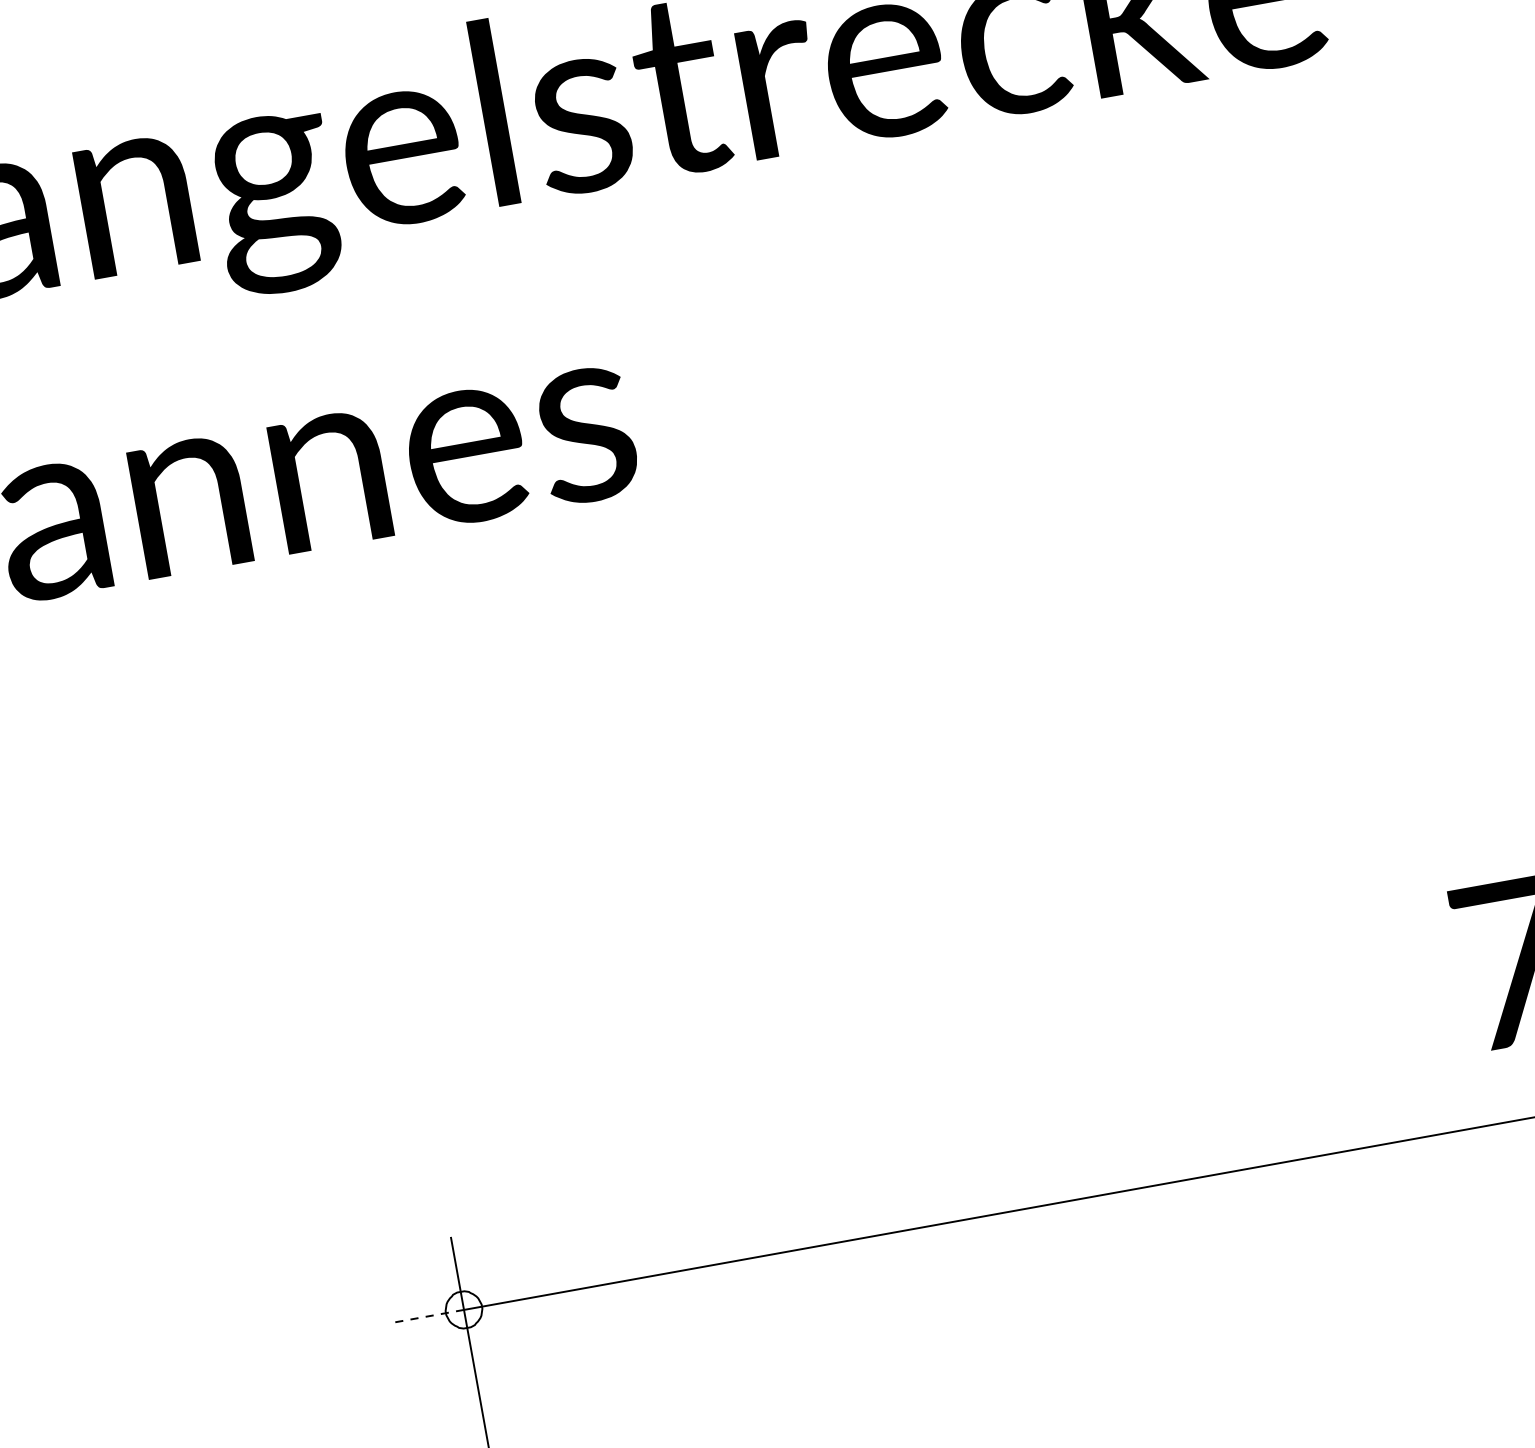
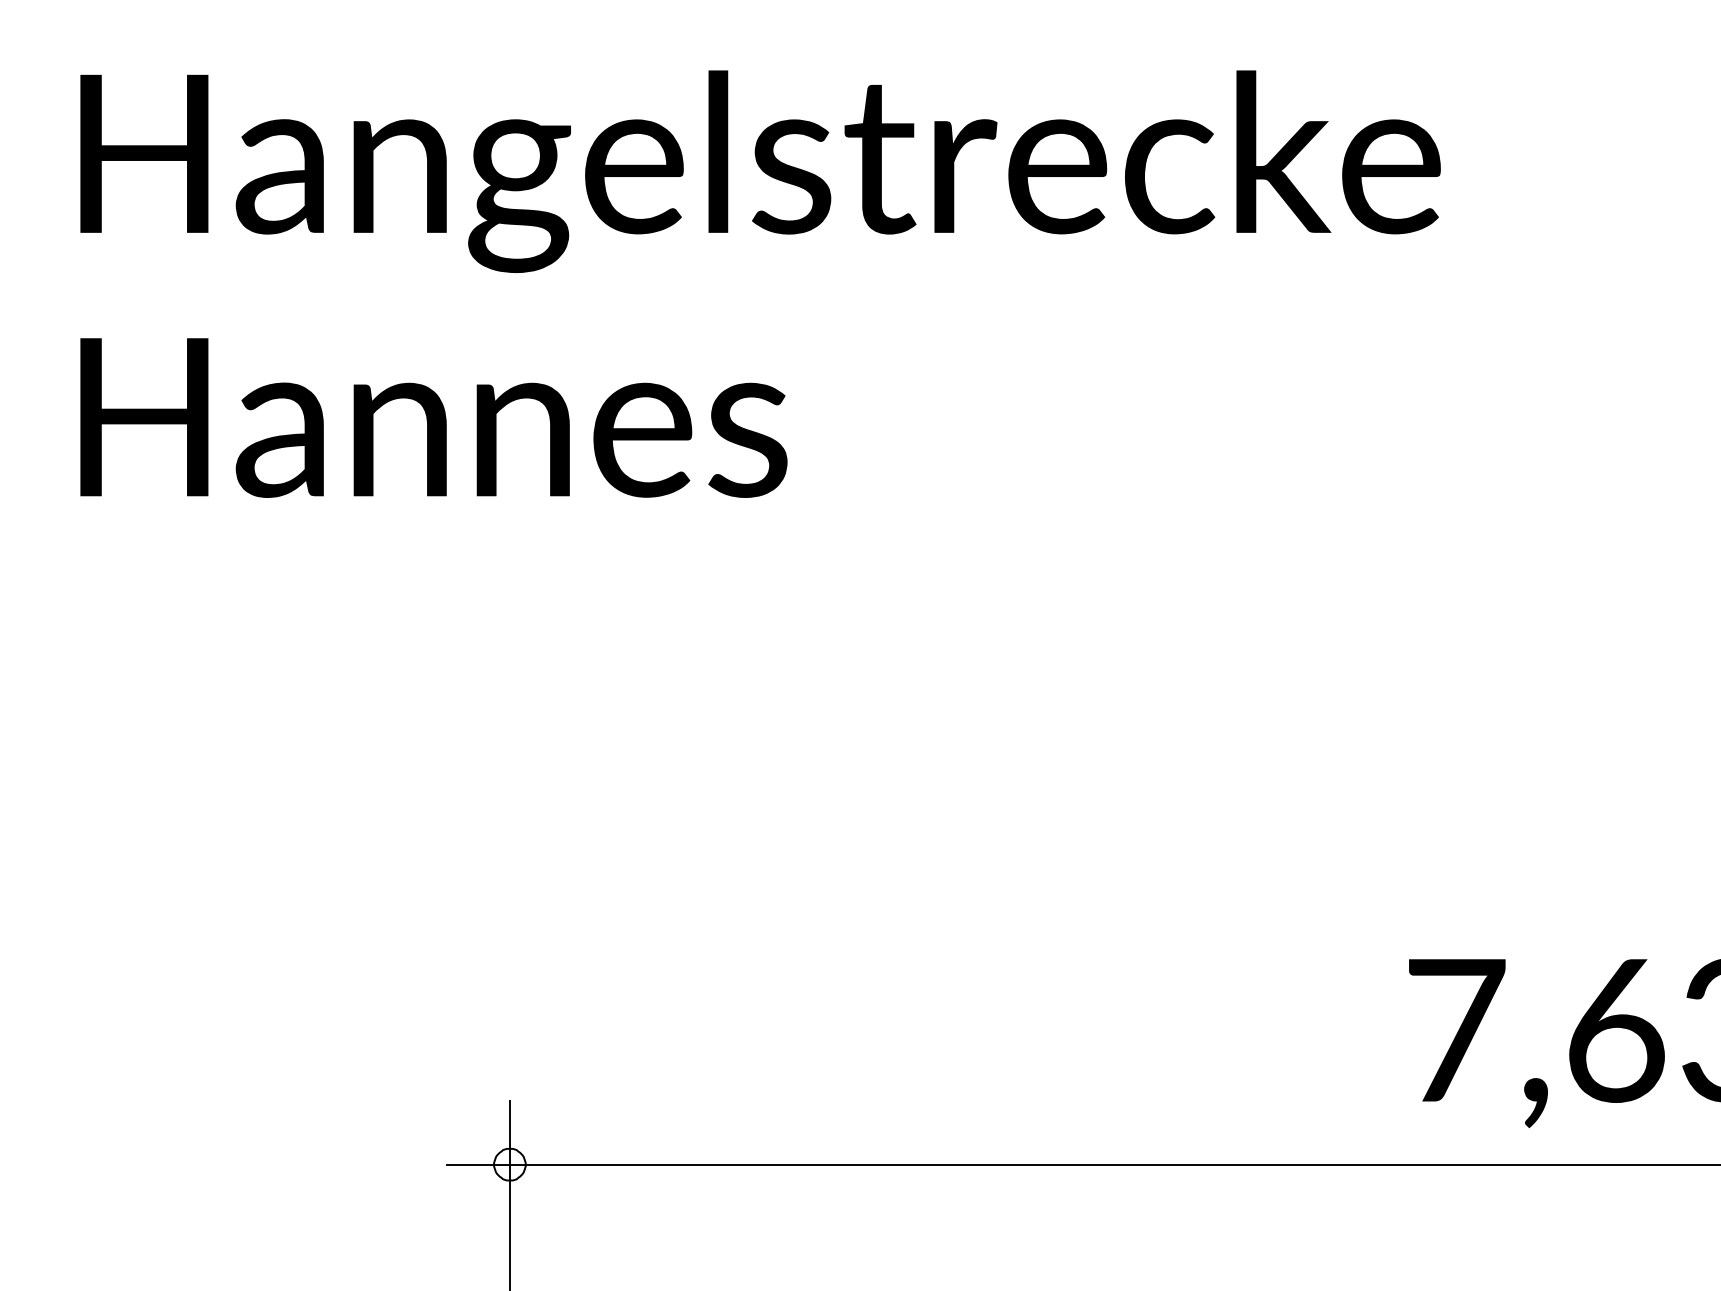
line: (428, 1316) -> (478, 1164), dashed -> solid

